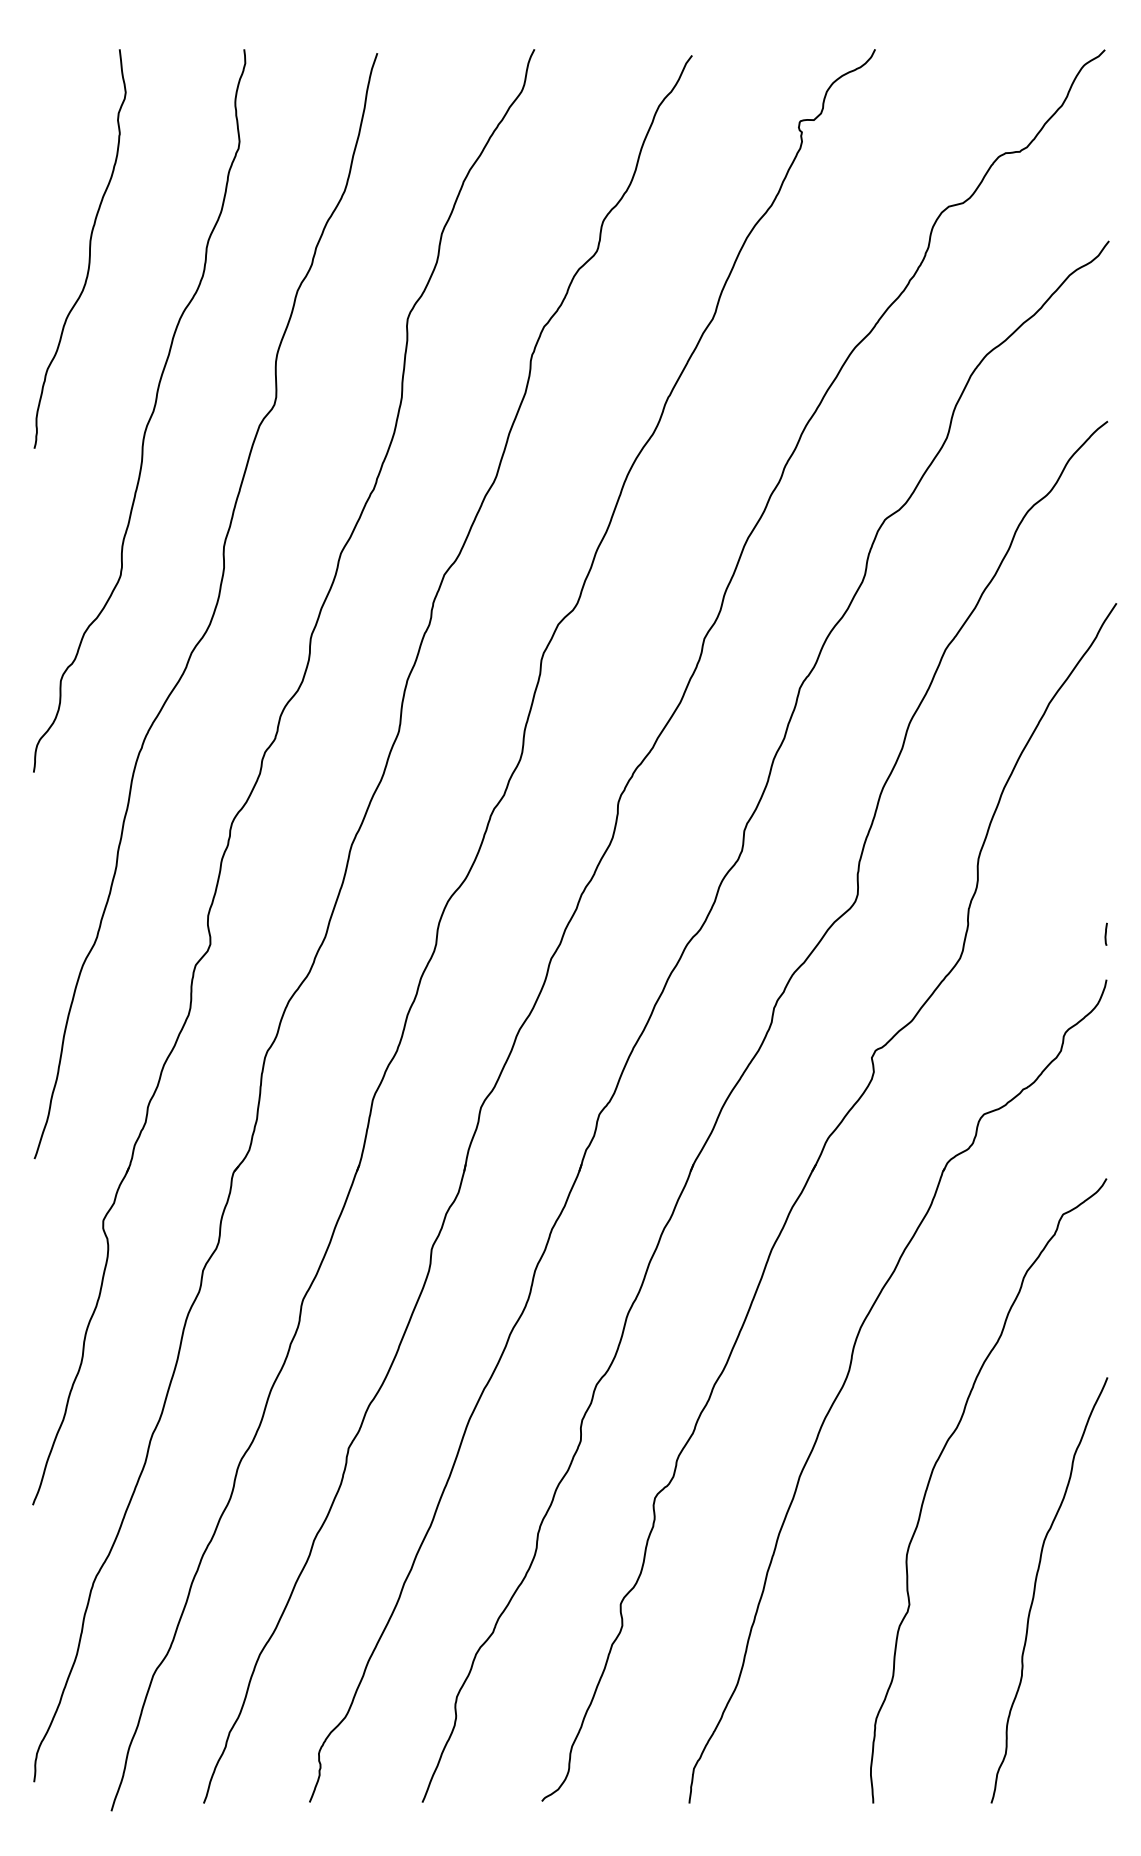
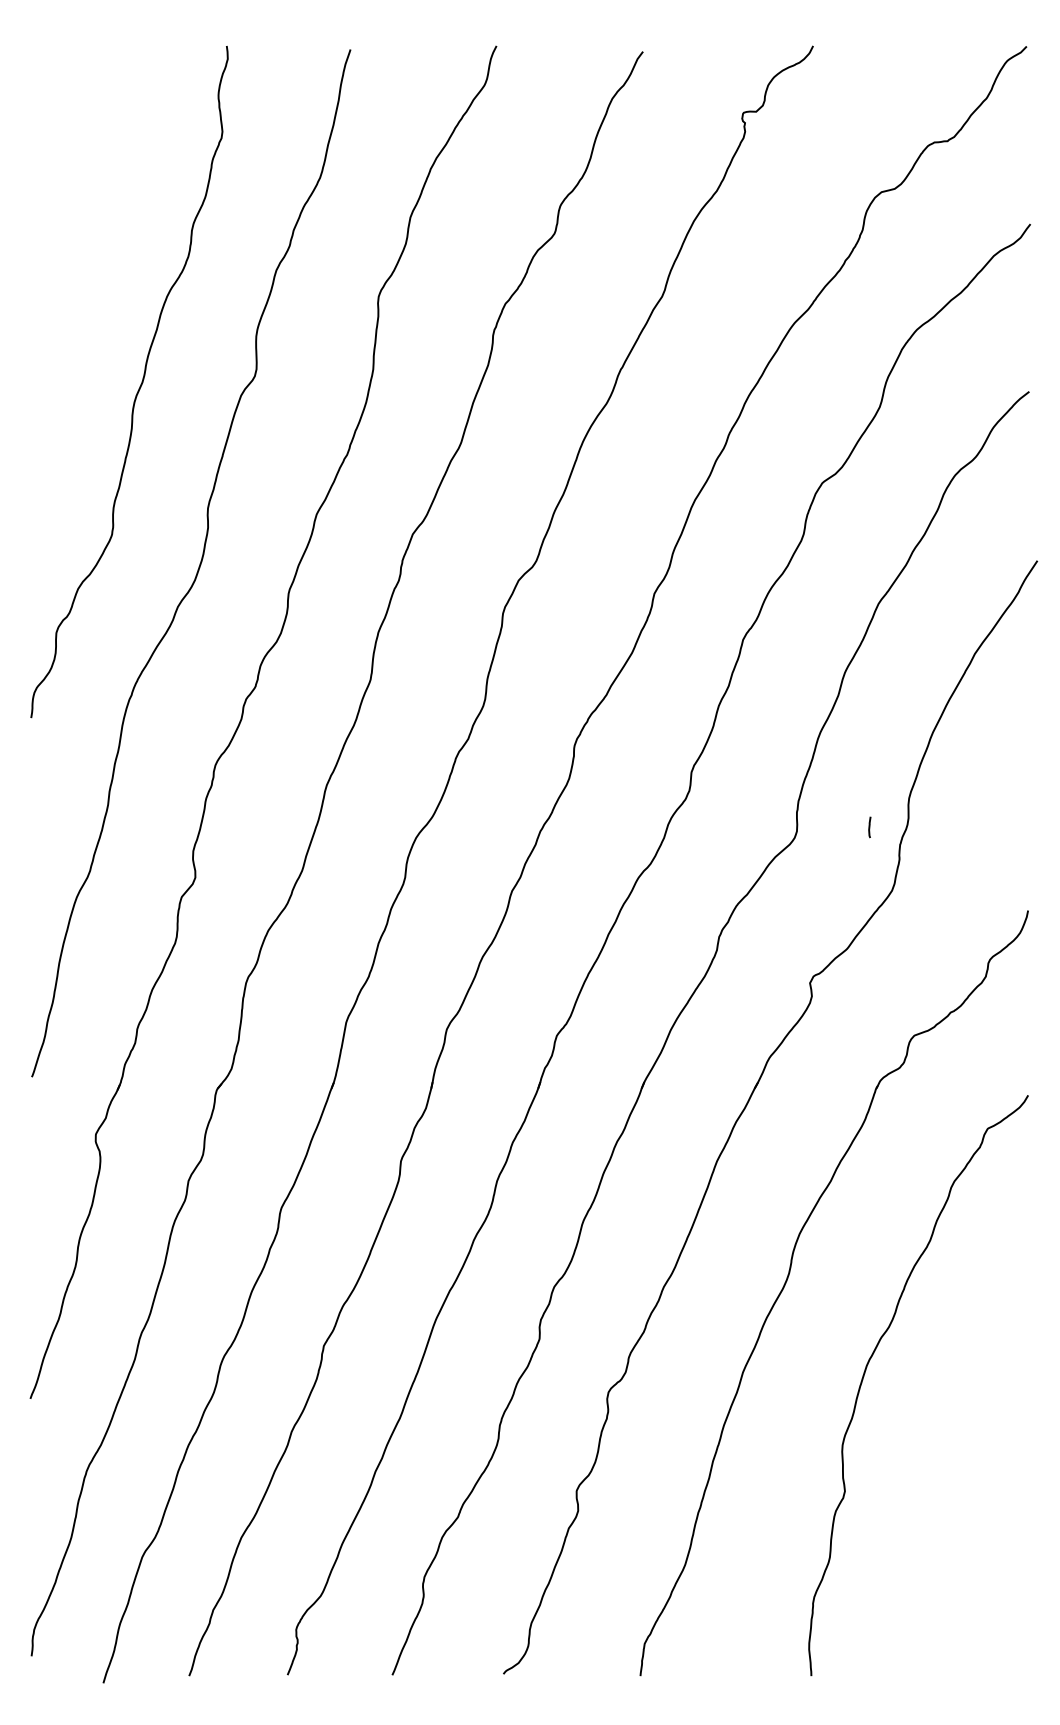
curve: (88, 248) -> (82, 231), removed
line: (1105, 934) -> (869, 827), moved
curve: (1035, 1589) -> (962, 1477), removed

